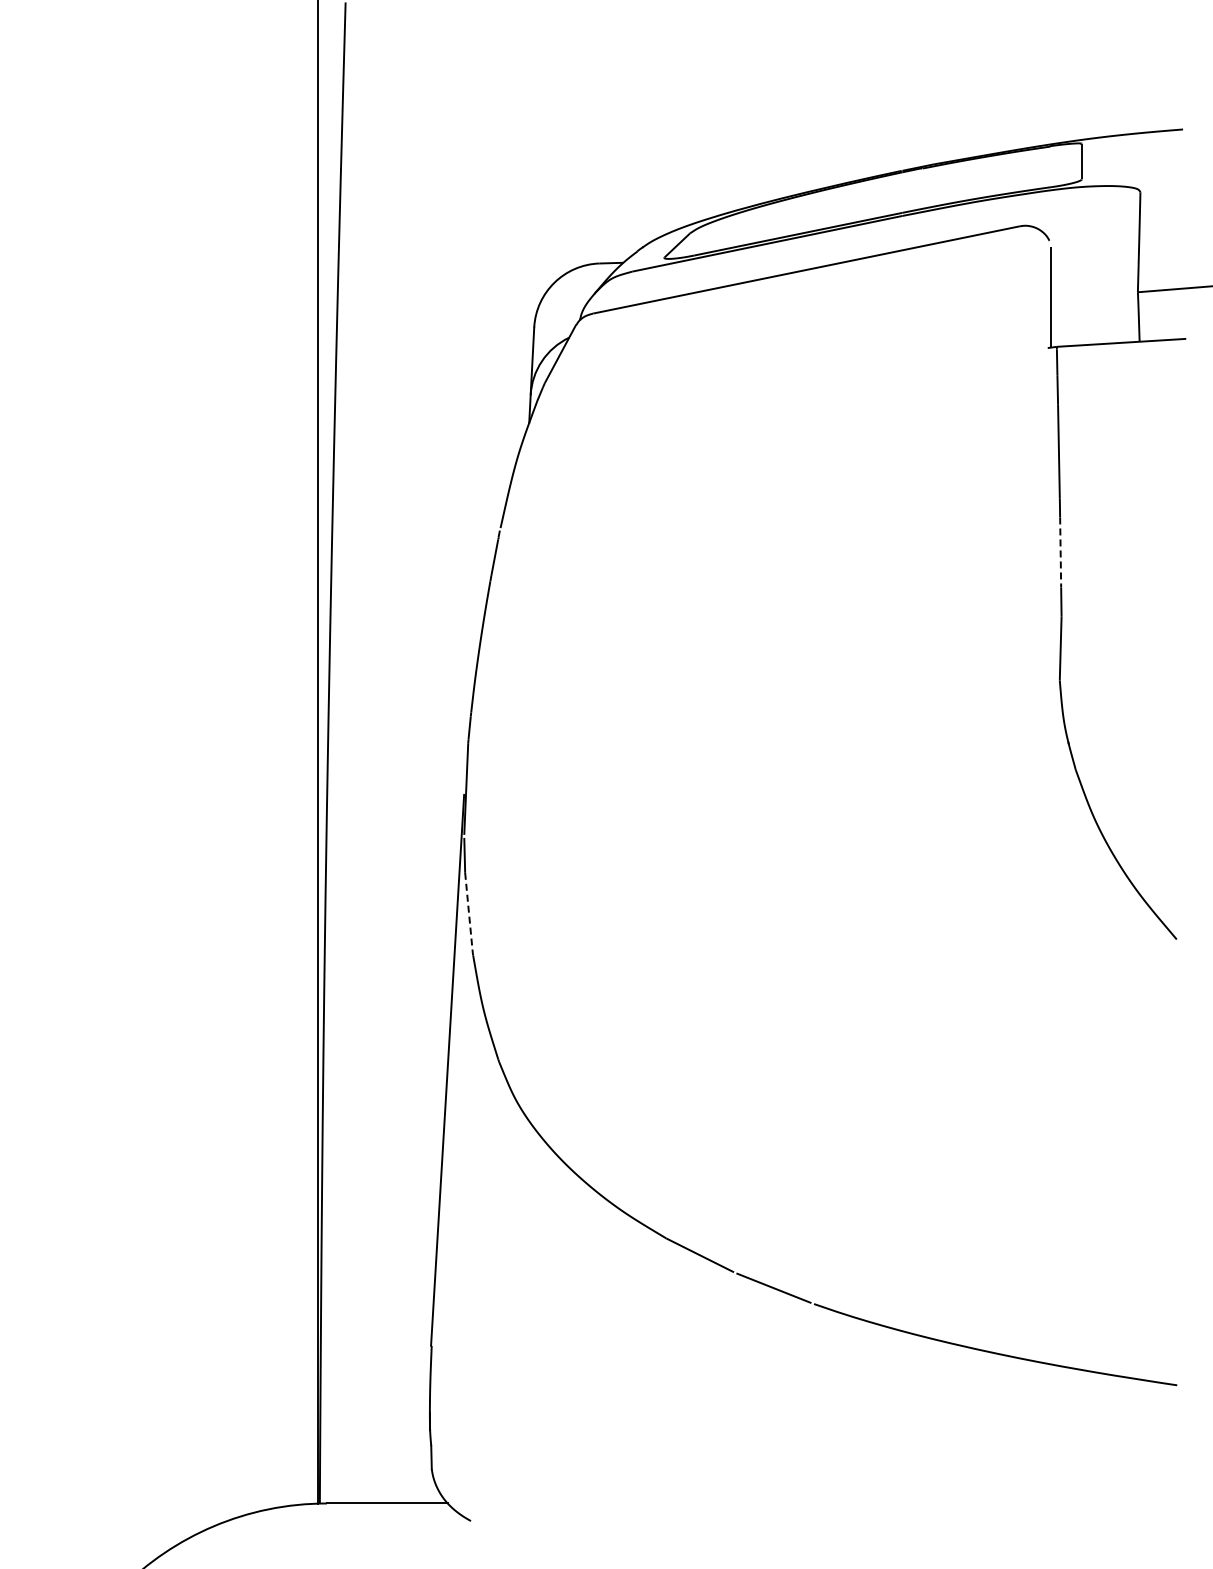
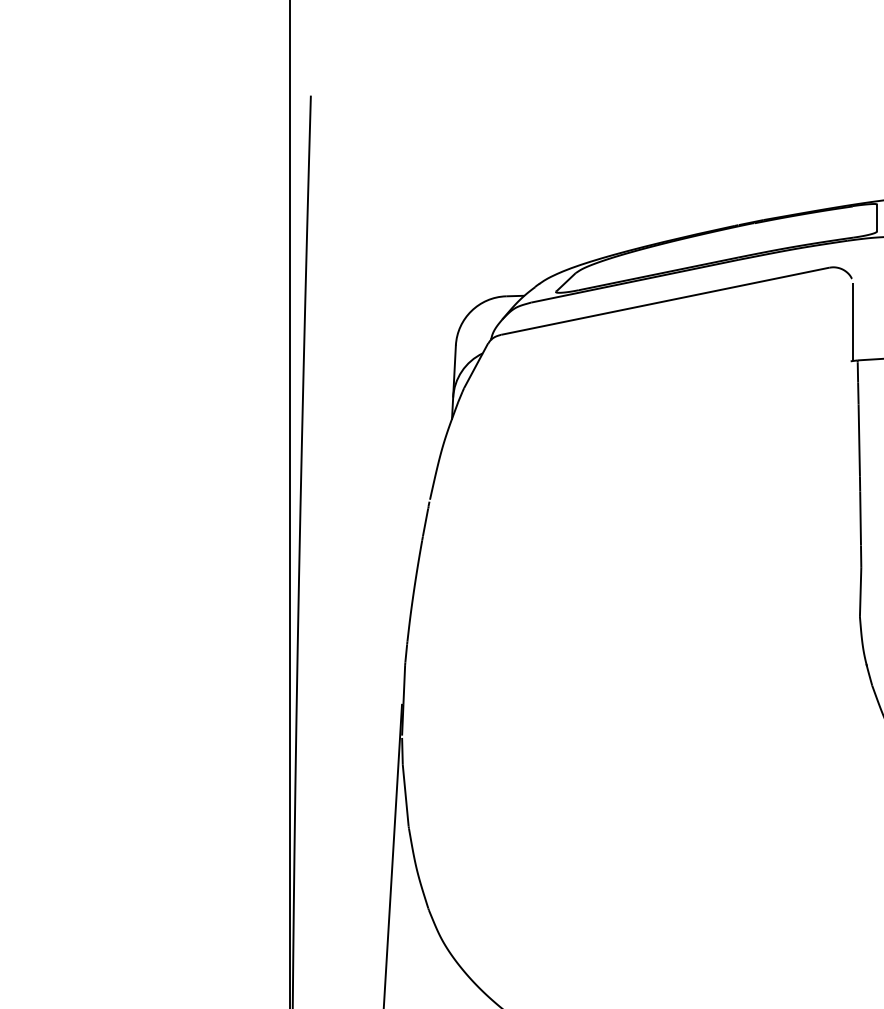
line: (1060, 553) -> (860, 519), dashed -> solid
line: (469, 913) -> (406, 796), dashed -> solid

